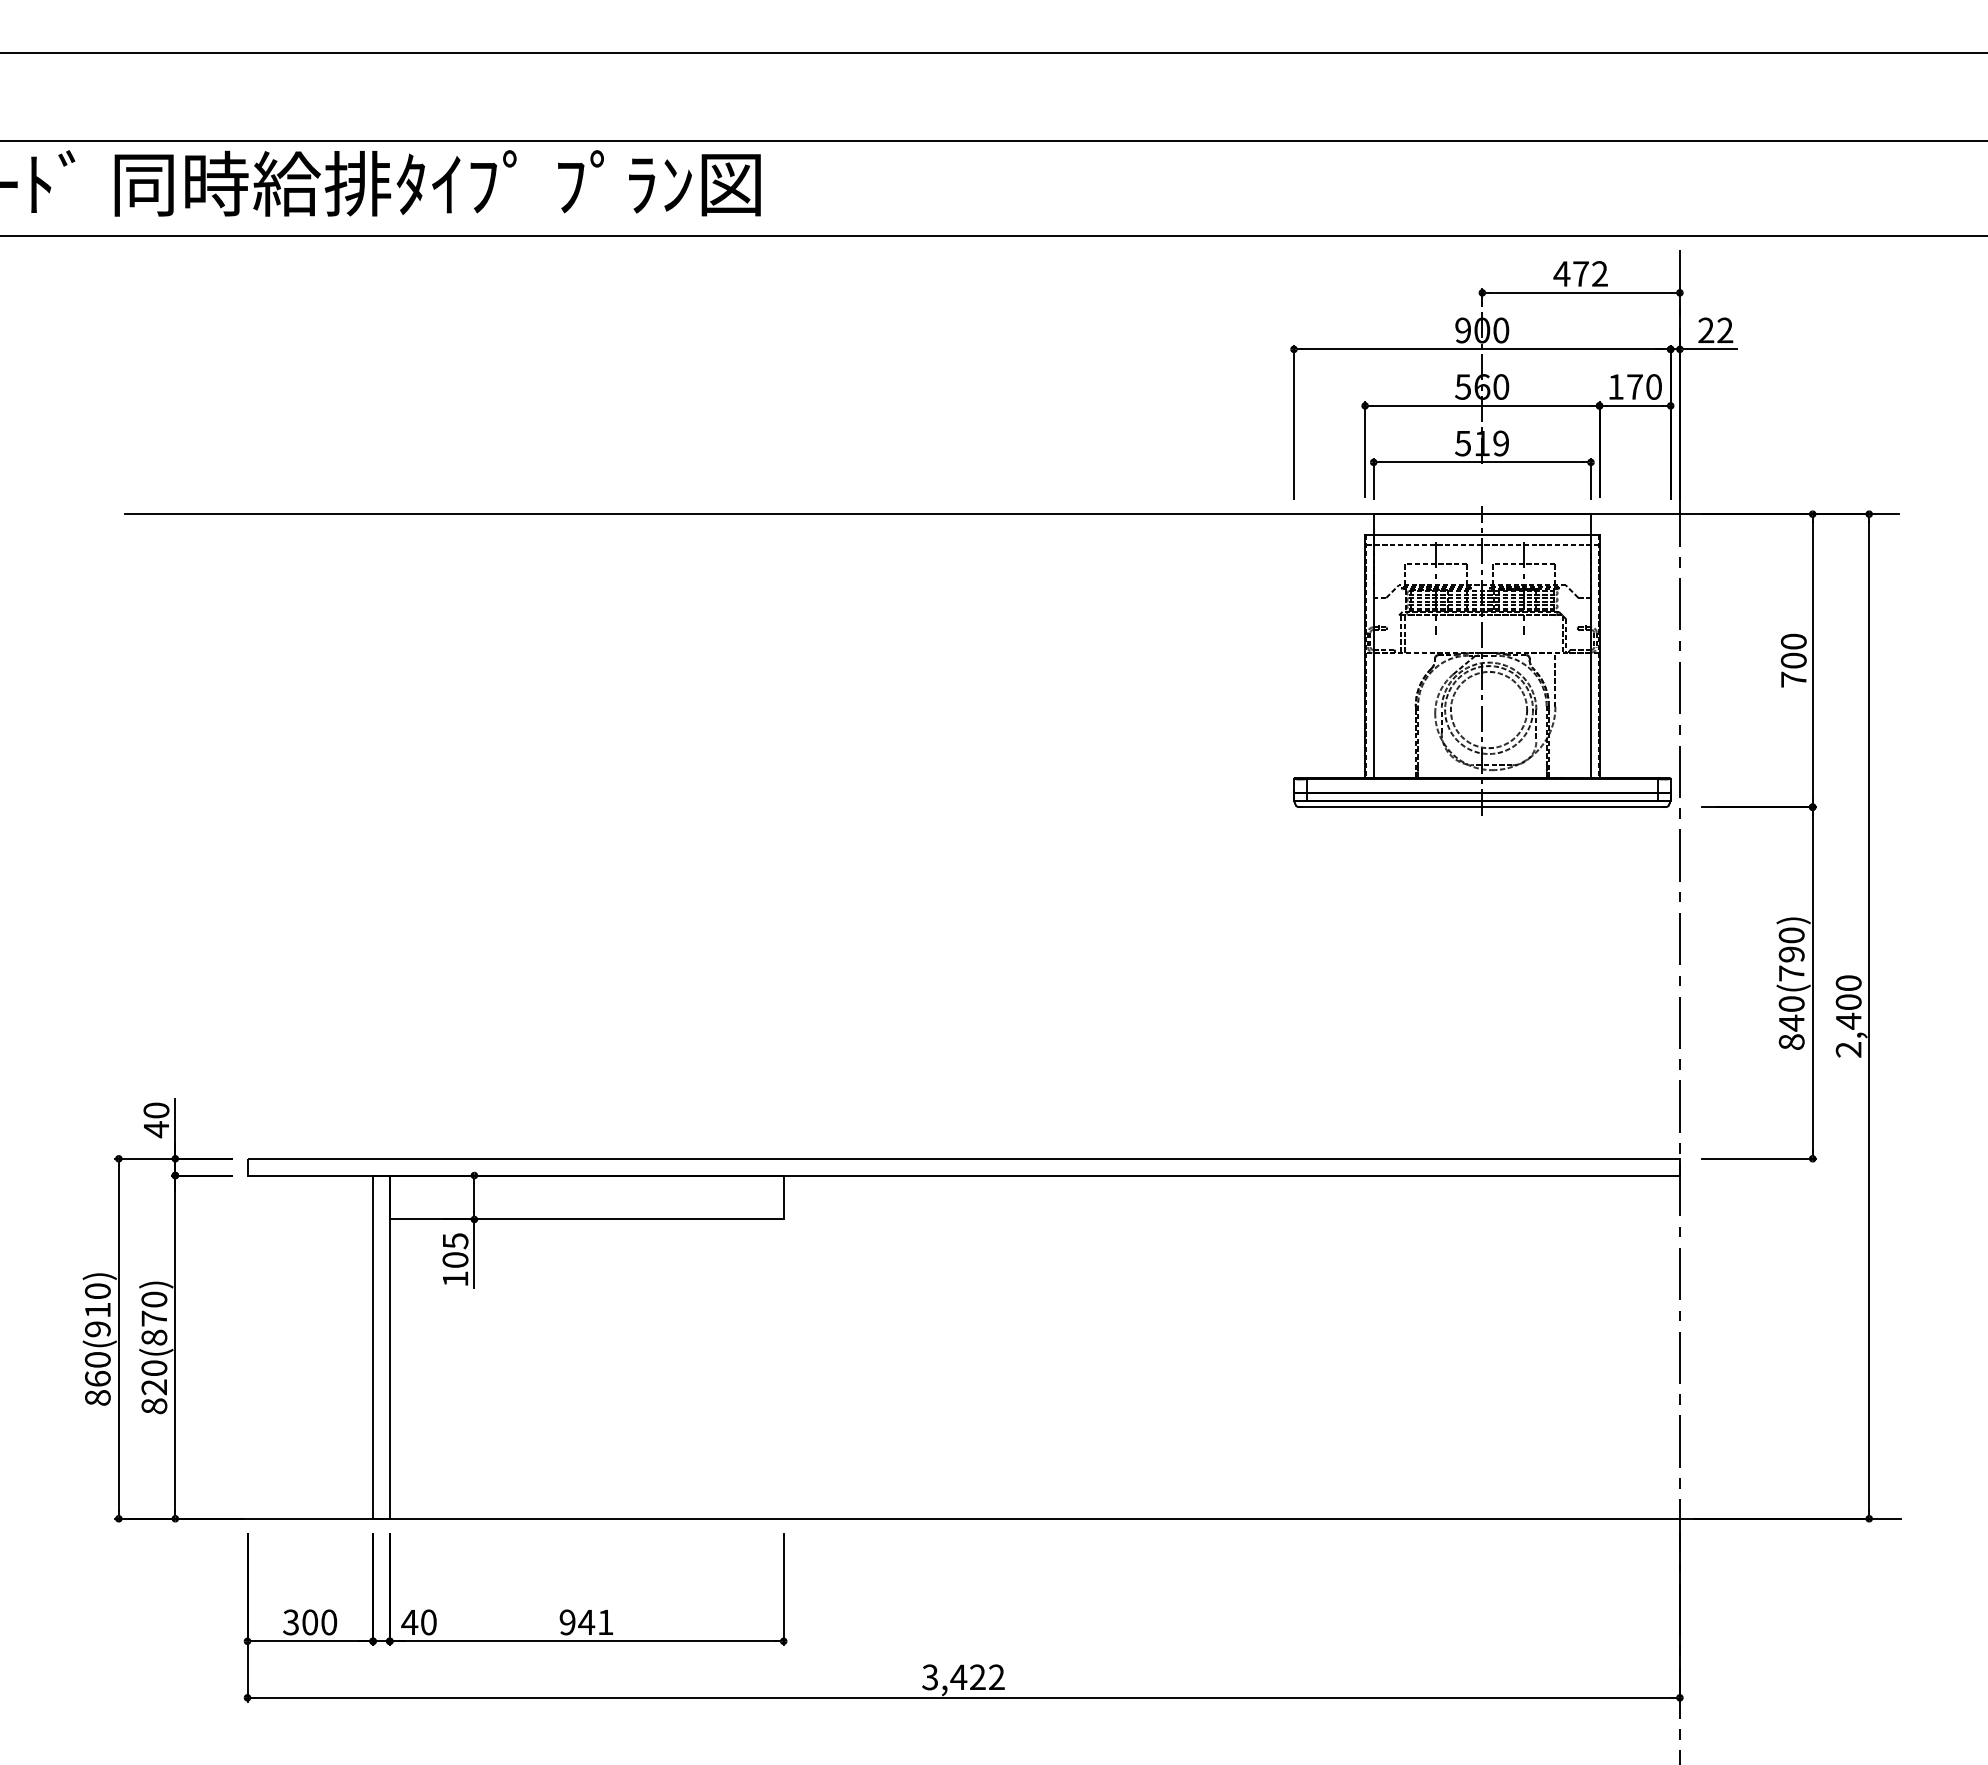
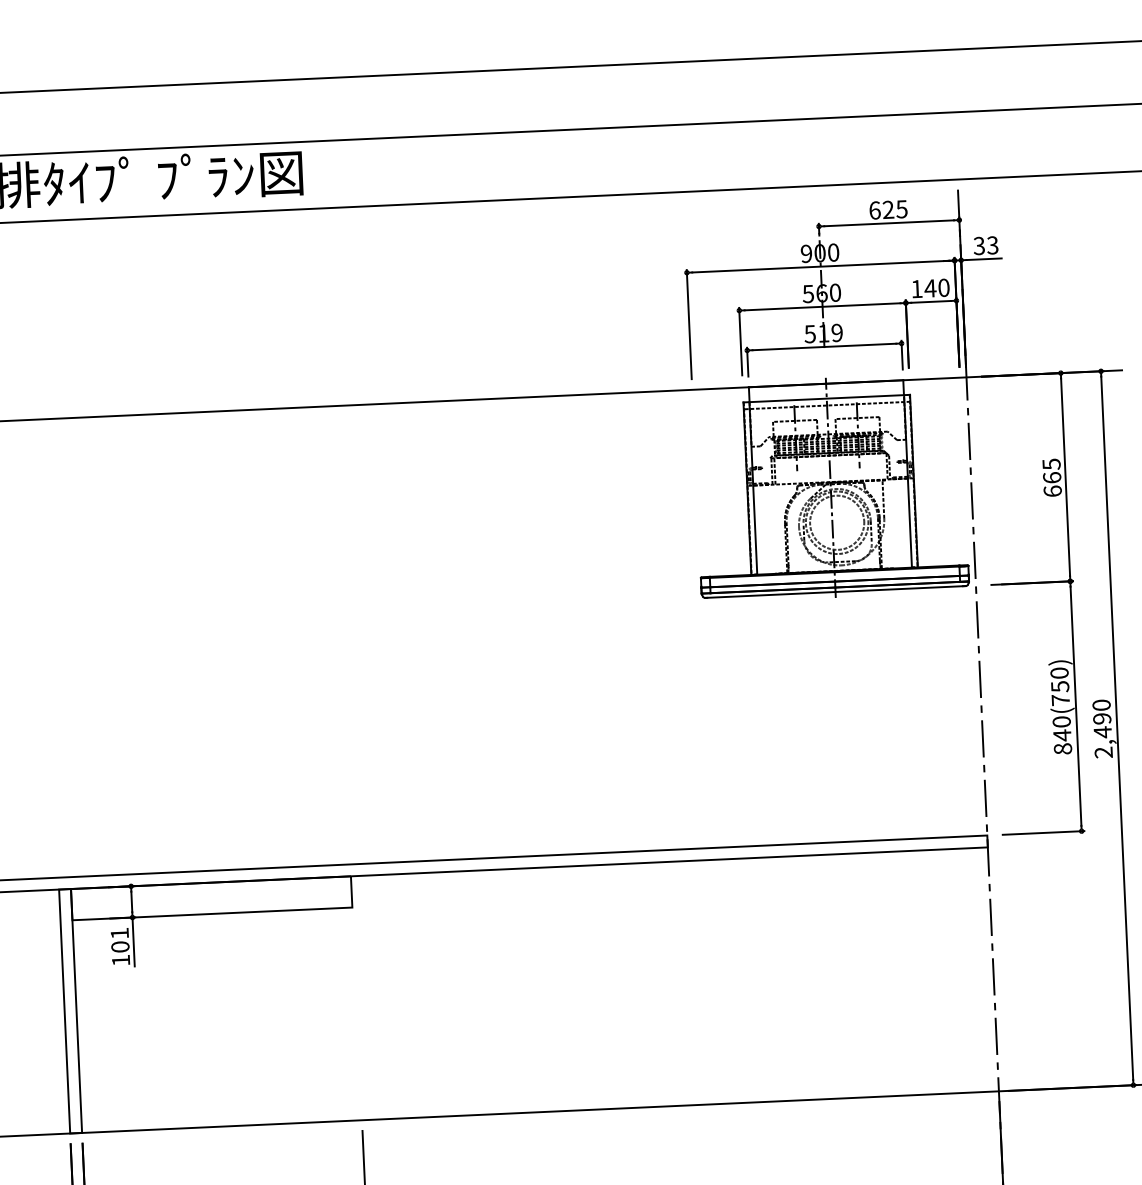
text: (1580, 273) -> (888, 209), 472 -> 625
text: (1715, 330) -> (985, 245), 22 -> 33
text: (1634, 386) -> (930, 288), 170 -> 140
text: (1793, 660) -> (1051, 477), 700 -> 665
text: (1791, 954) -> (1060, 686), 840(790) -> 840(750)
text: (1848, 1002) -> (1102, 719), 2,400 -> 2,490
text: (455, 1241) -> (119, 933), 105 -> 101

